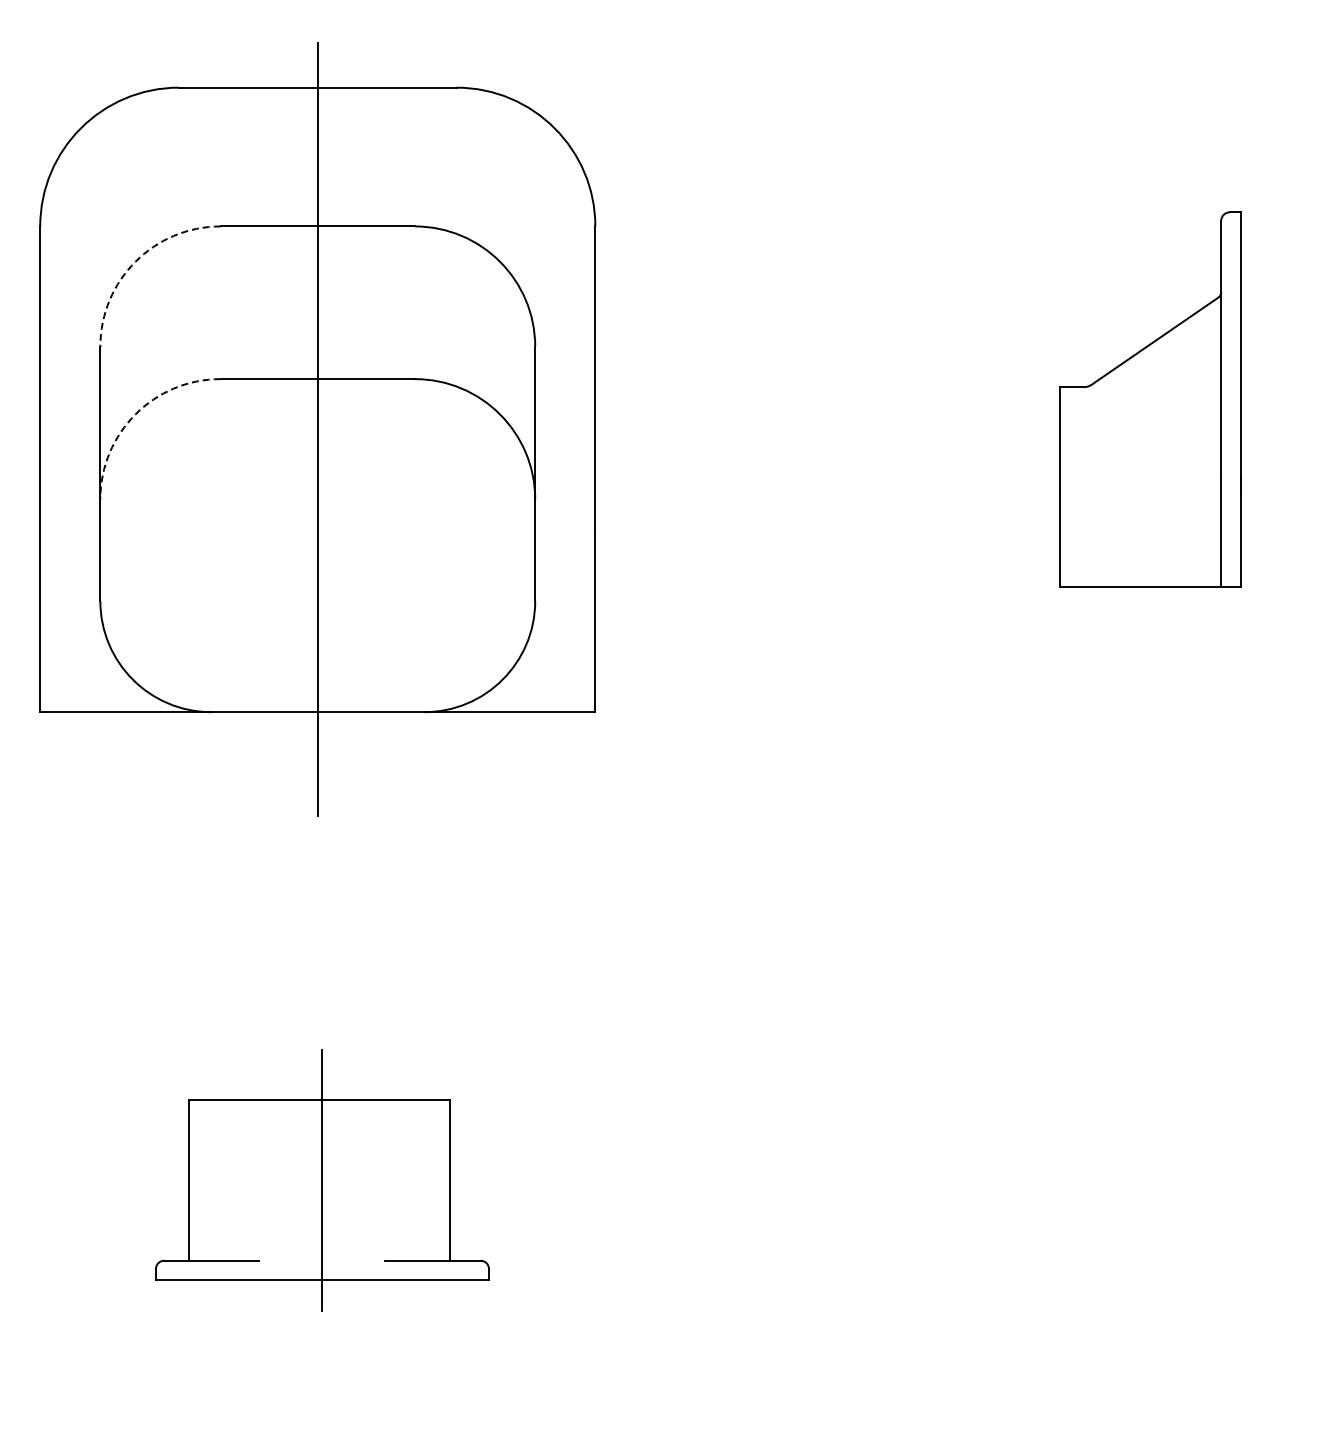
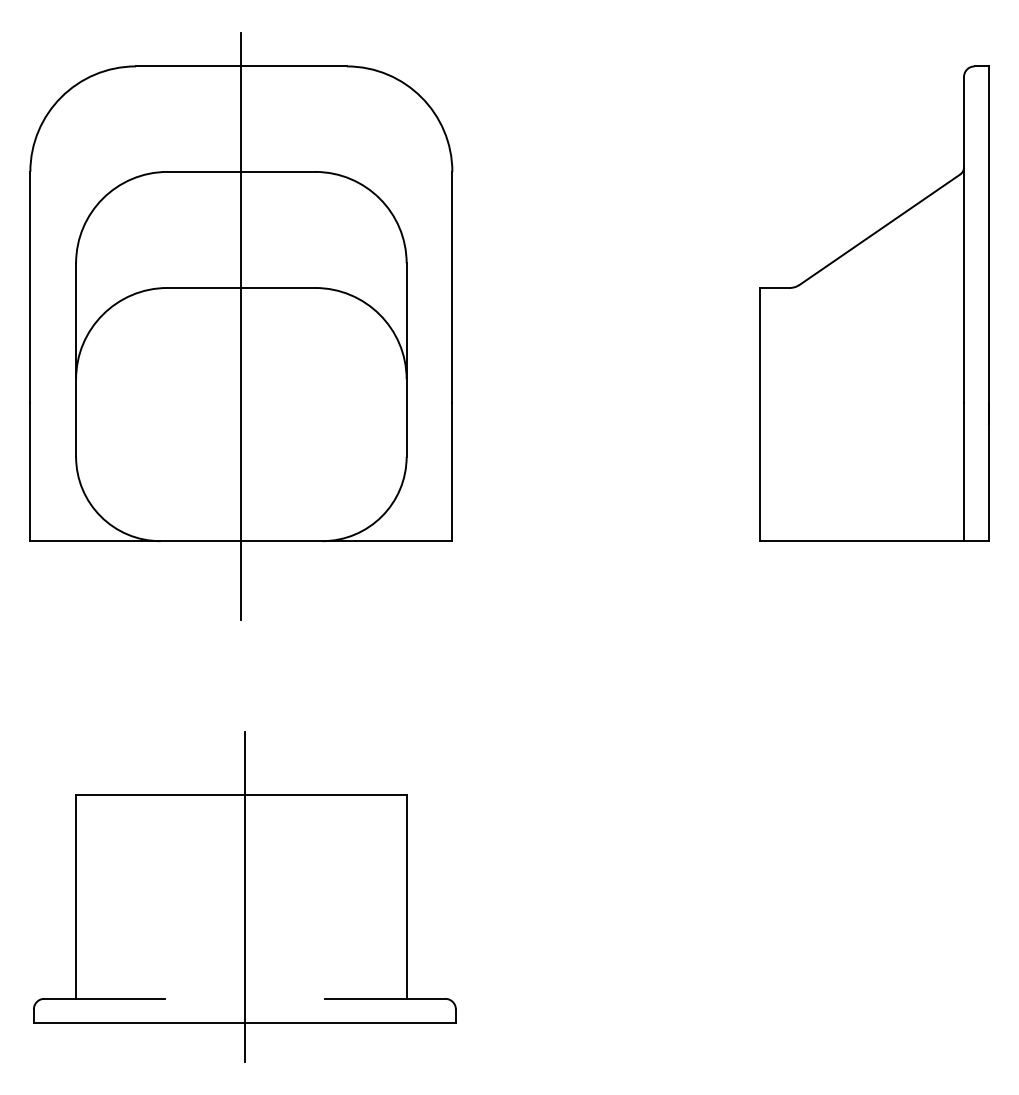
arc: (135, 261) -> (102, 198), dashed -> solid
part: (1150, 399) -> (874, 303), size x1.67
arc: (135, 414) -> (102, 314), dashed -> solid
part: (322, 1180) -> (244, 897), size x1.67

